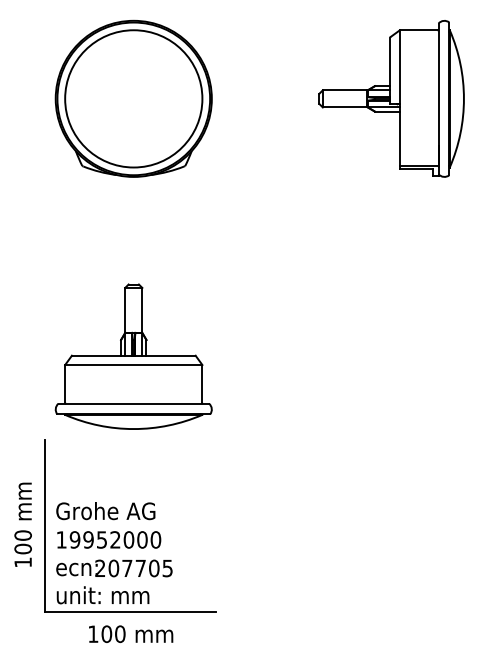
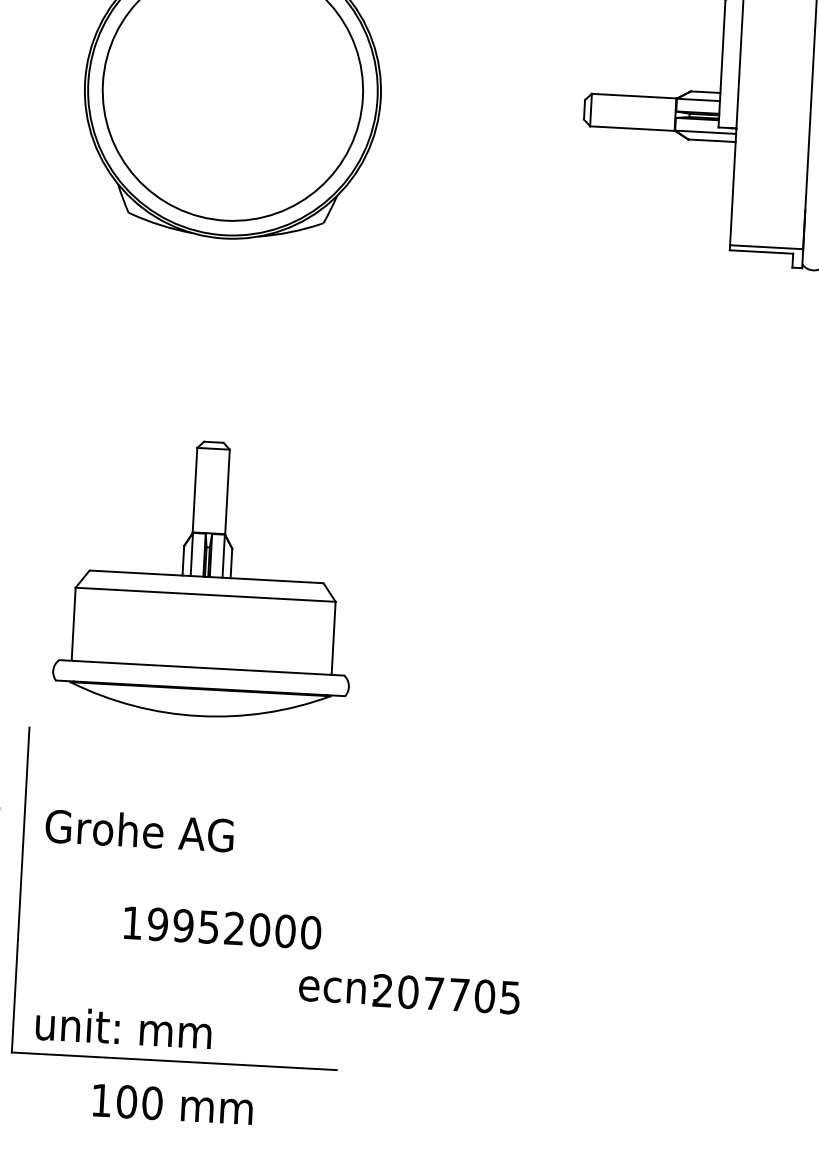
text: (105, 511) -> (139, 831), moved
text: (109, 539) -> (223, 927), moved
text: (114, 568) -> (409, 992), moved

